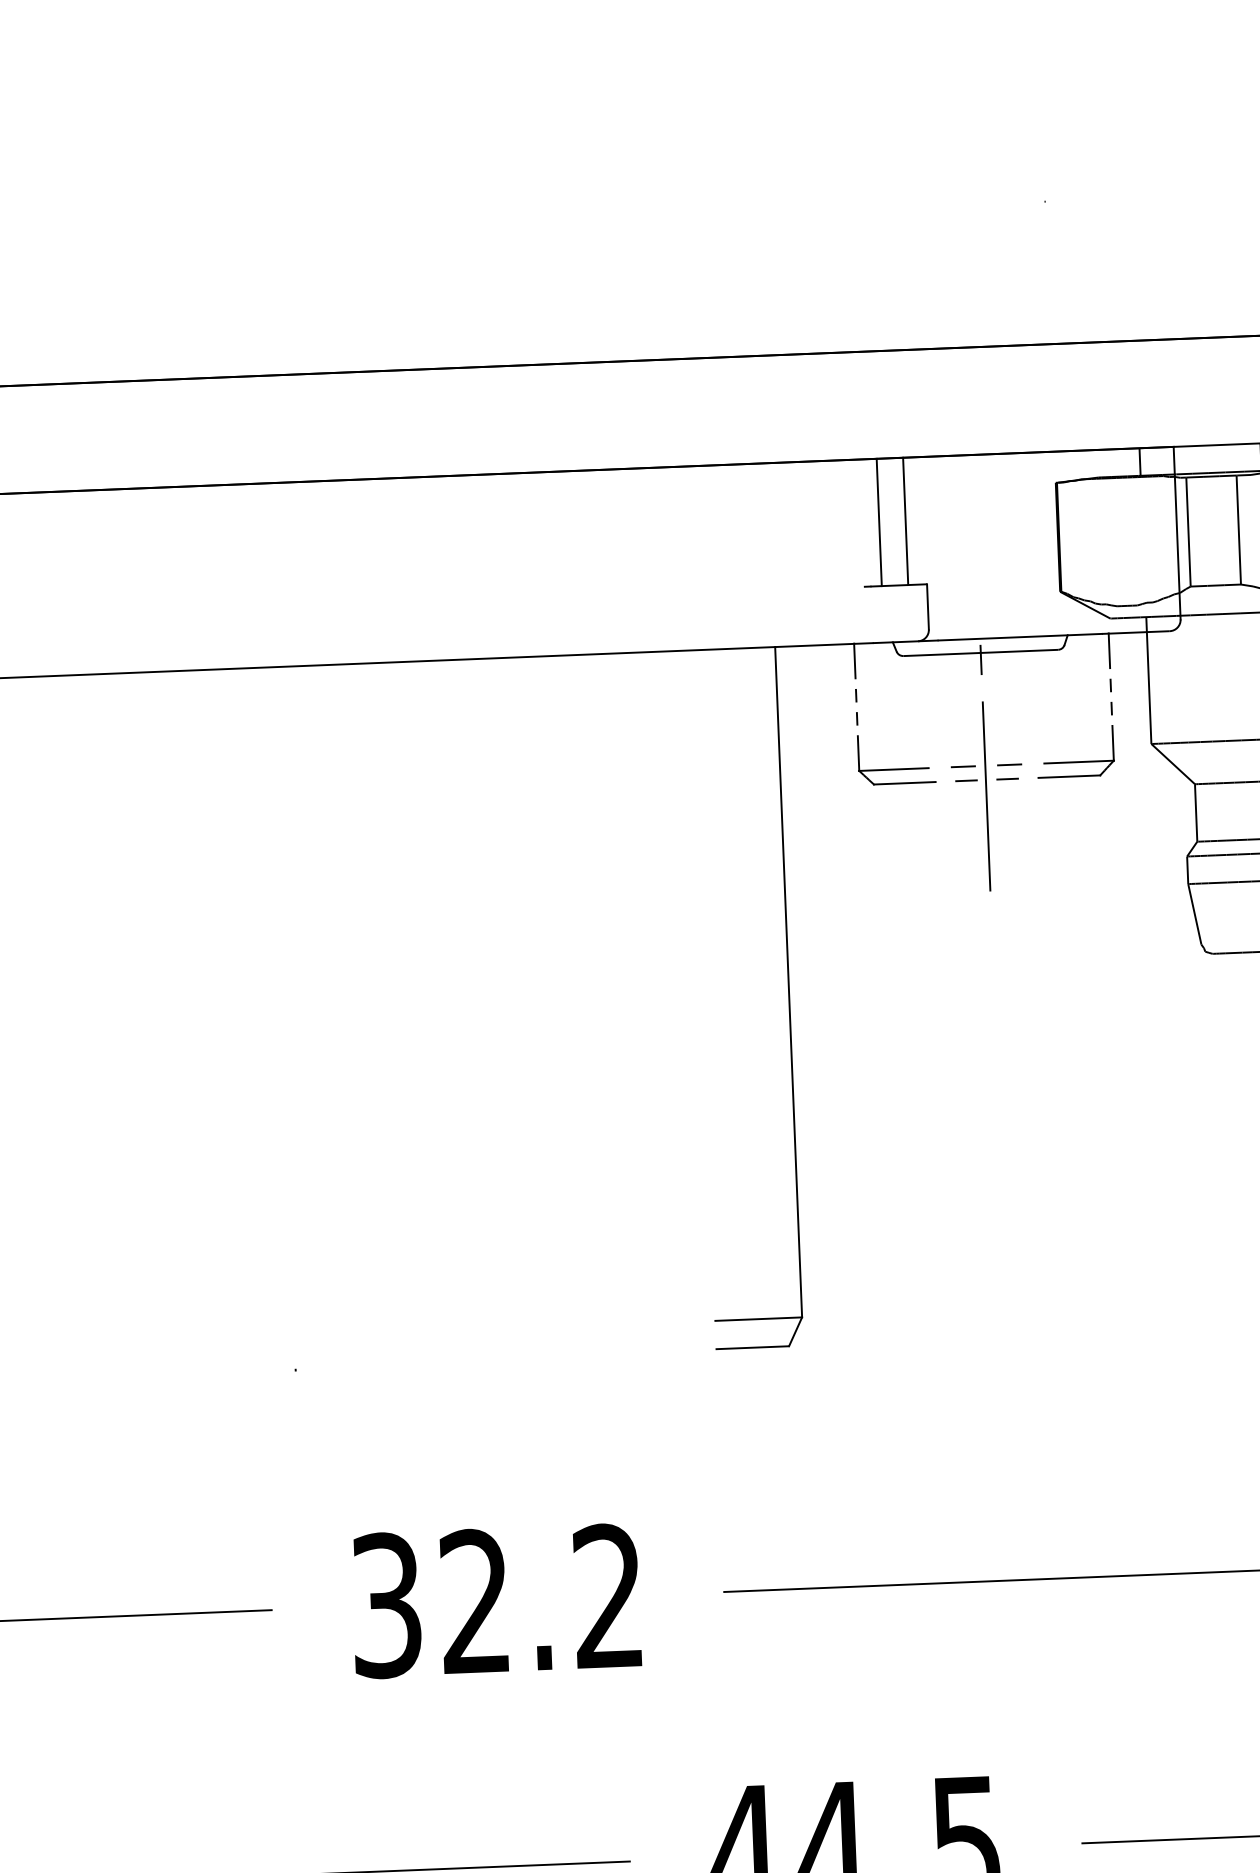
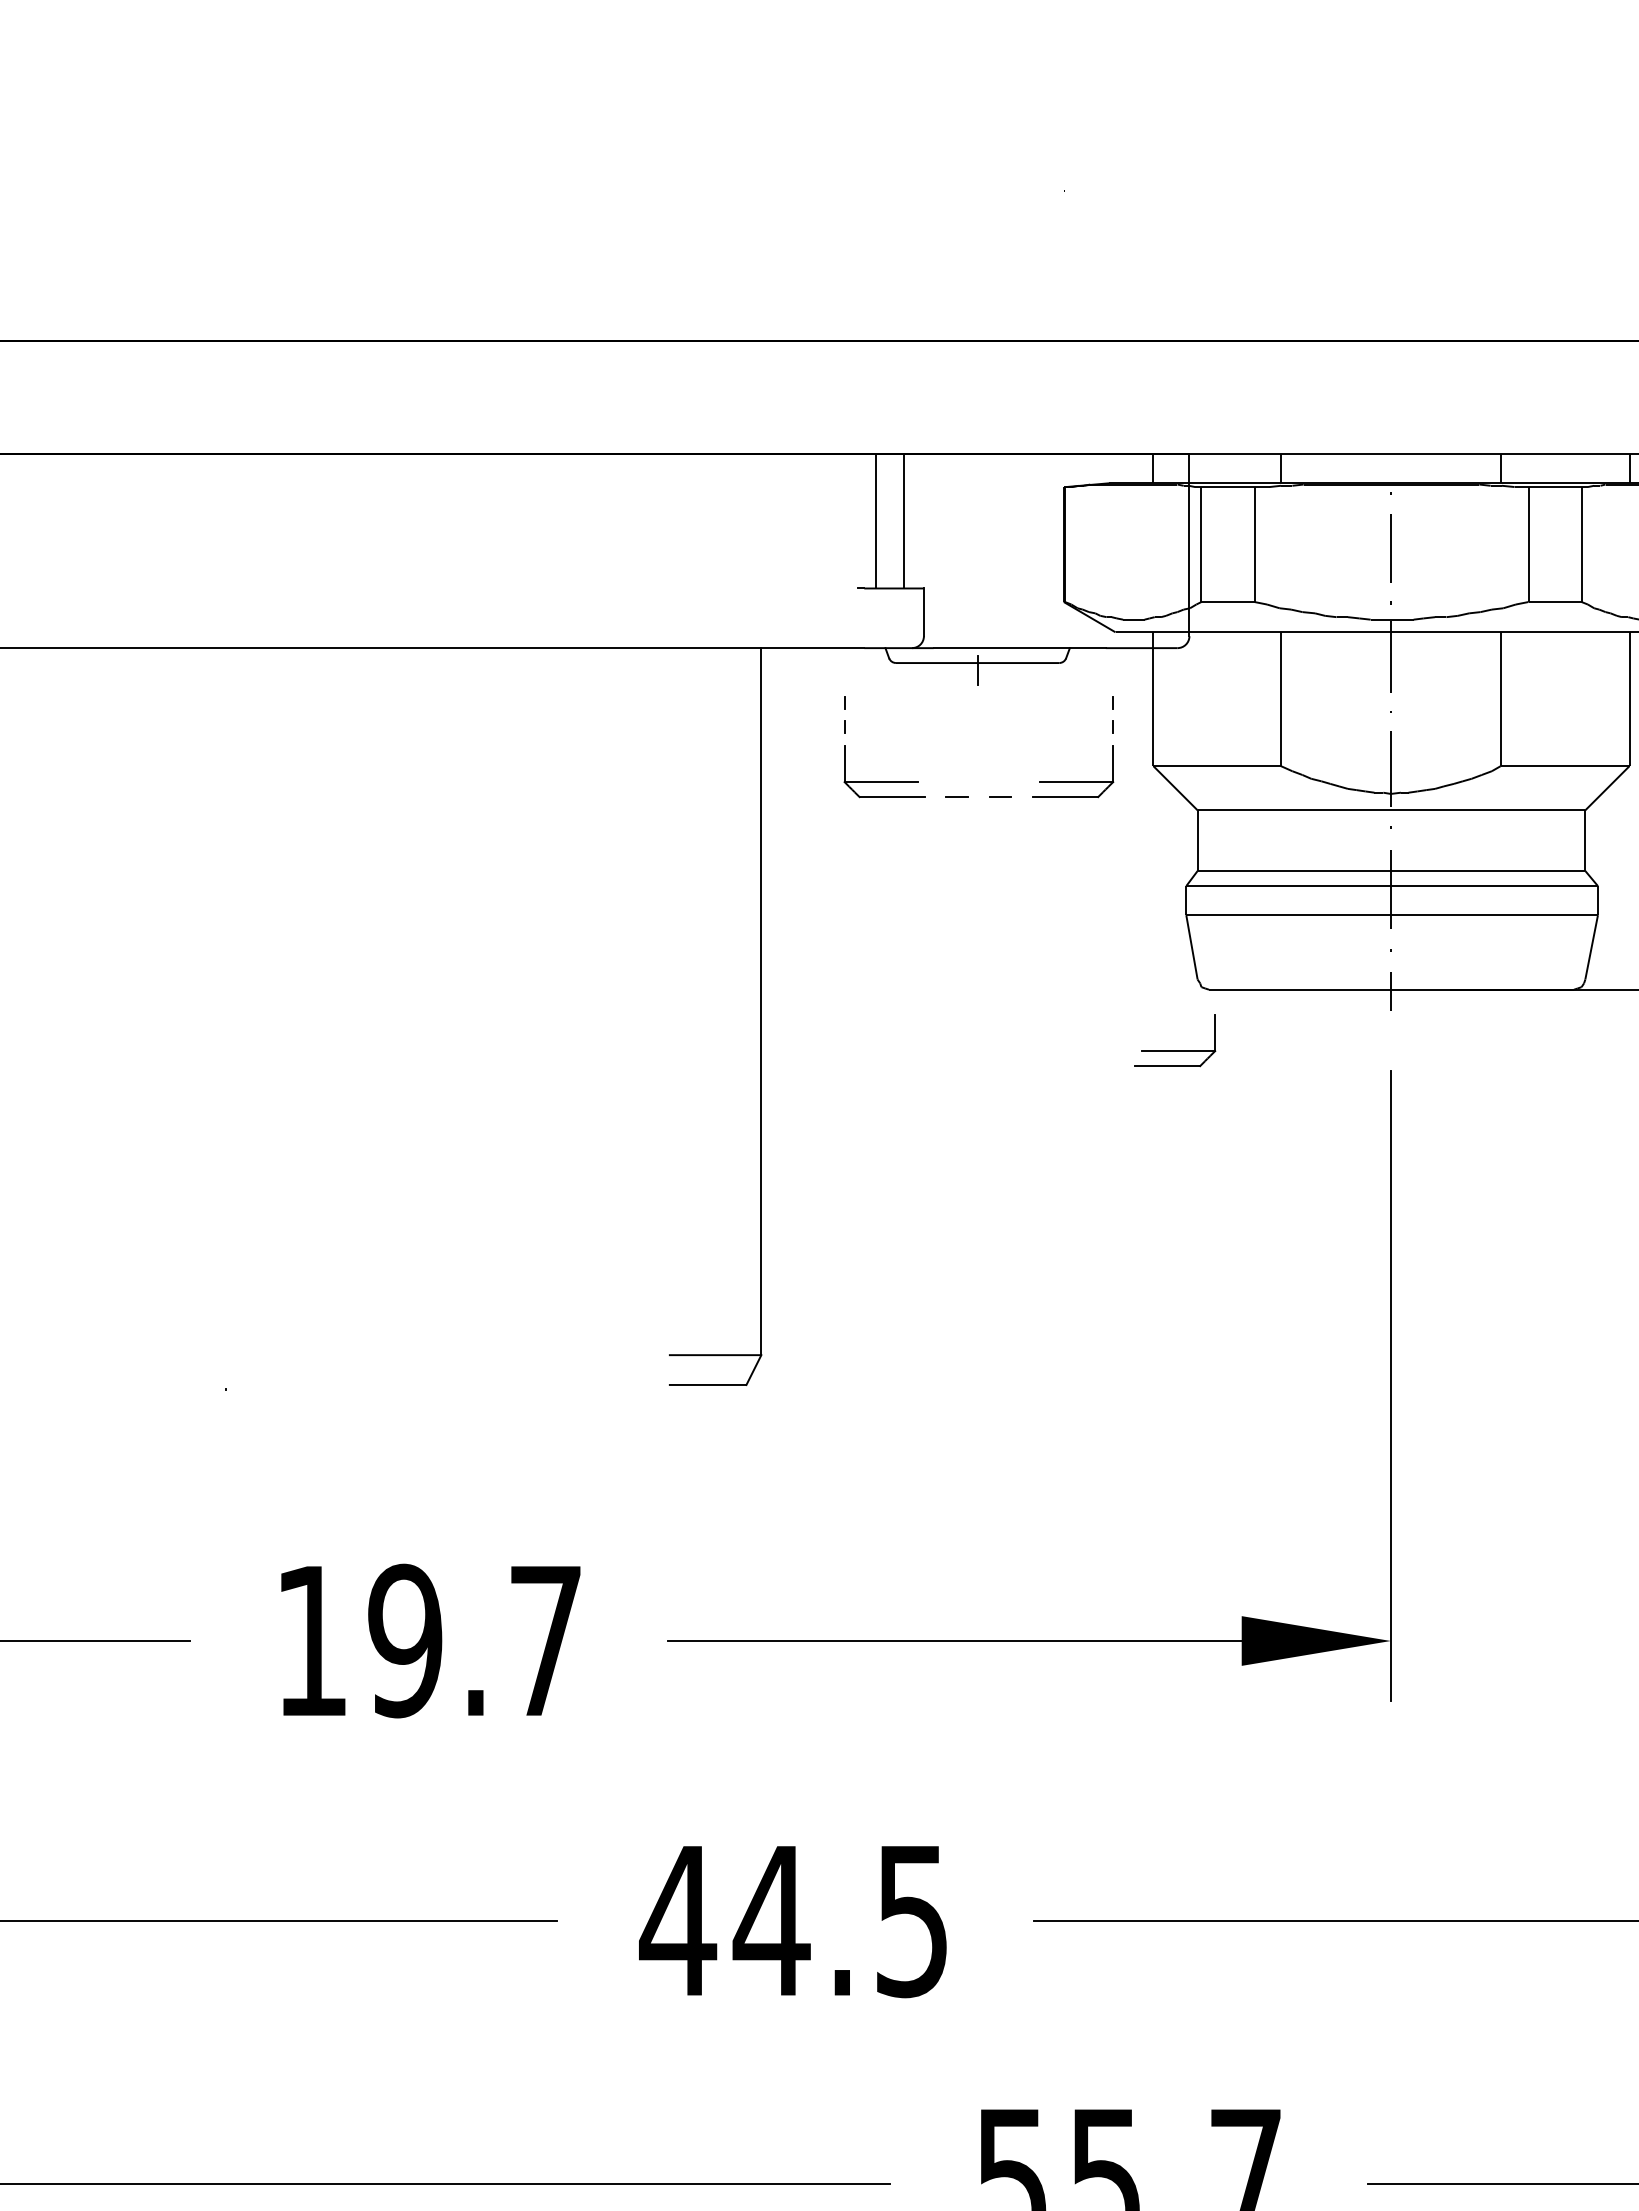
line: (1109, 650) -> (1113, 665), removed
line: (854, 660) -> (844, 665), removed
line: (1009, 765) -> (1003, 782), removed
line: (963, 766) -> (954, 781), removed
line: (986, 796) -> (977, 814), removed
part: (1183, 1012) -> (1175, 1050), added
text: (497, 1600) -> (428, 1640), 32.2 -> 19.7

